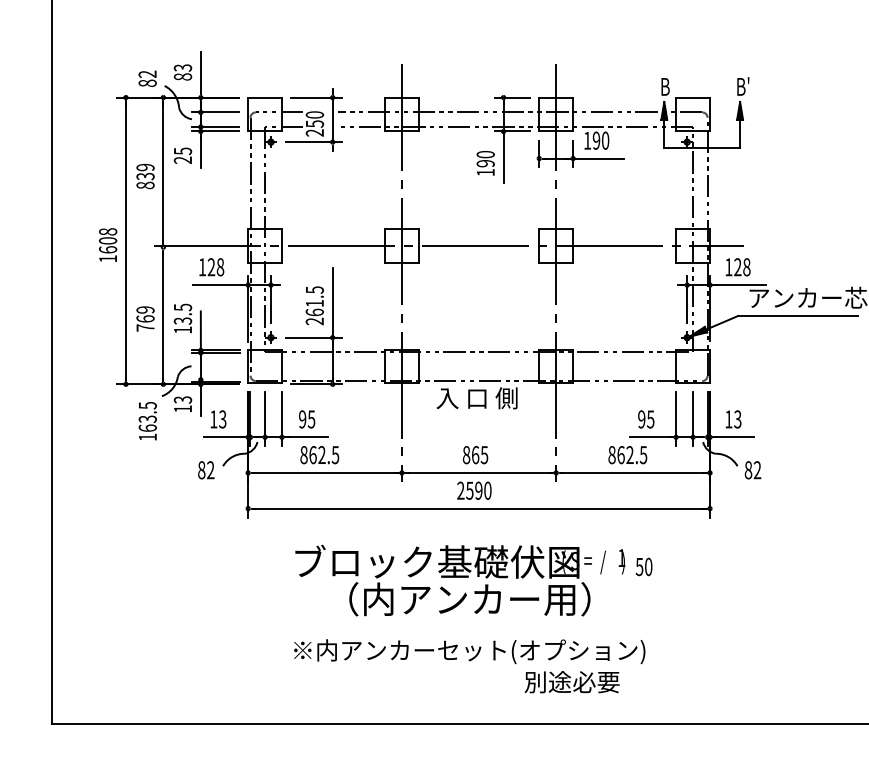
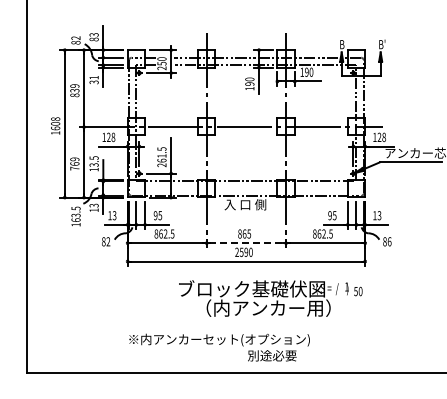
text: (181, 154) -> (93, 79), 25 -> 31
text: (757, 469) -> (389, 241), 82 -> 86
line: (479, 473) -> (246, 243), solid -> dashed
text: (473, 580) -> (270, 298), moved
text: (469, 666) -> (219, 347), moved

